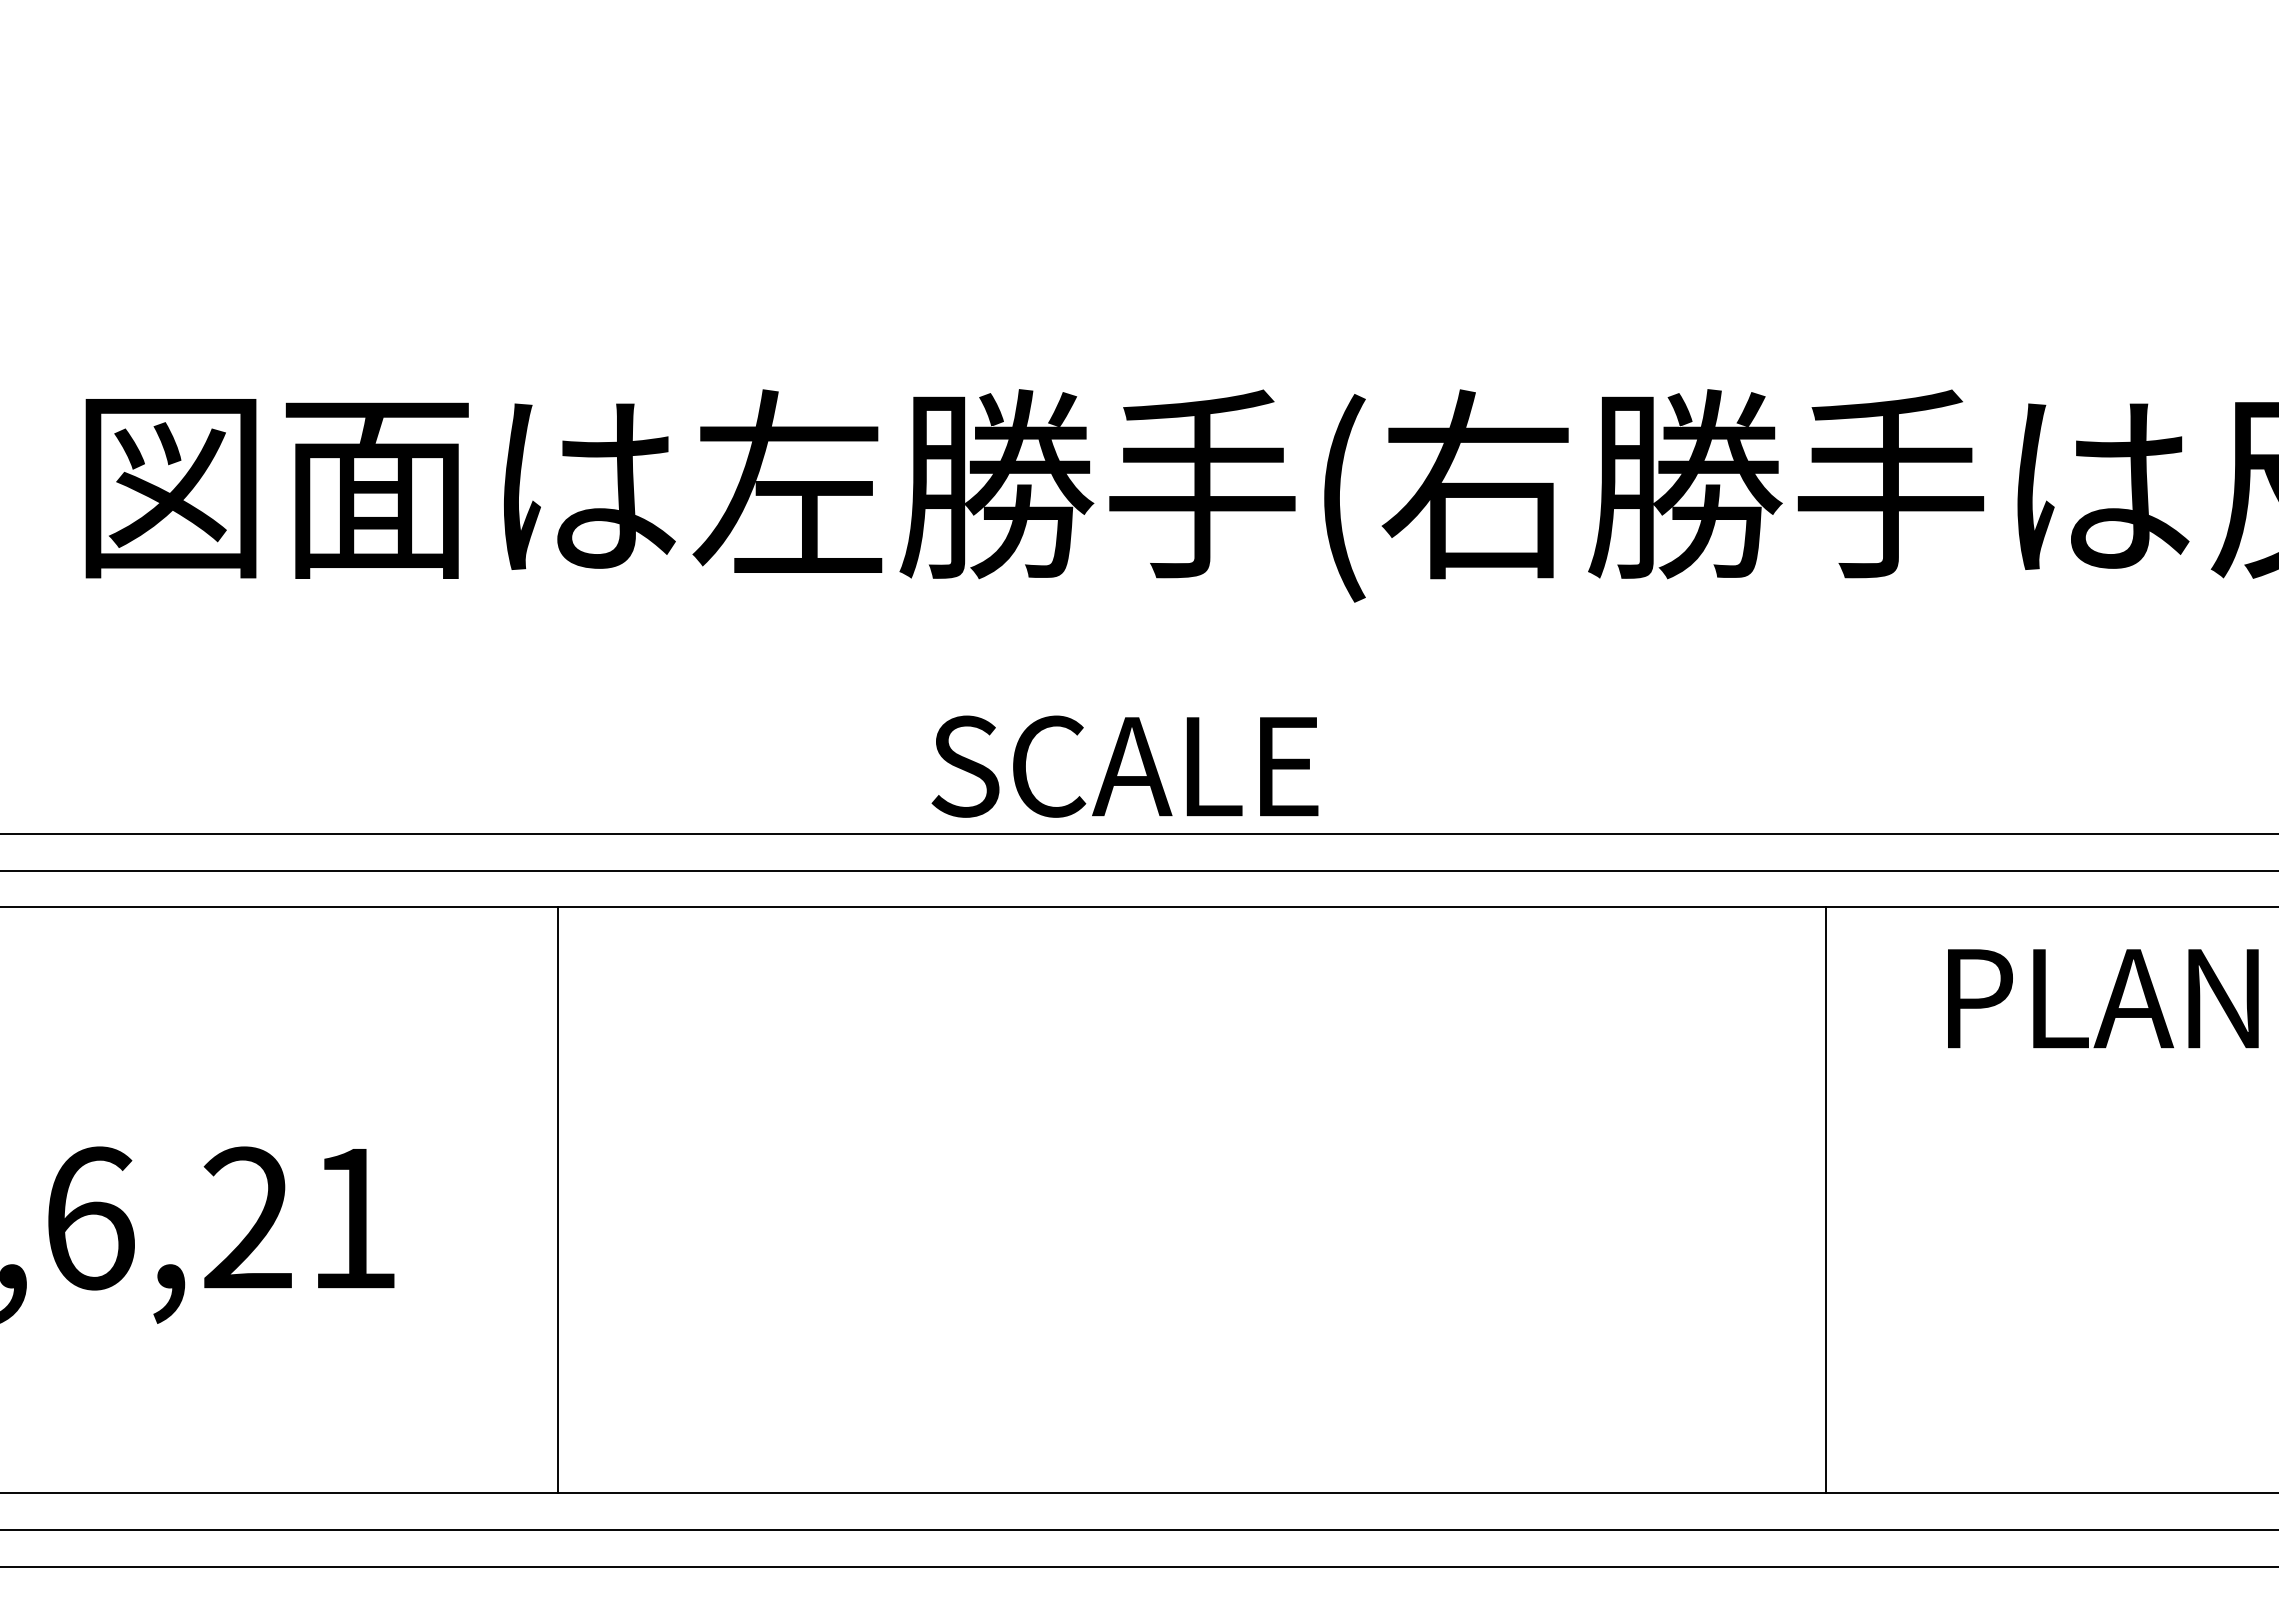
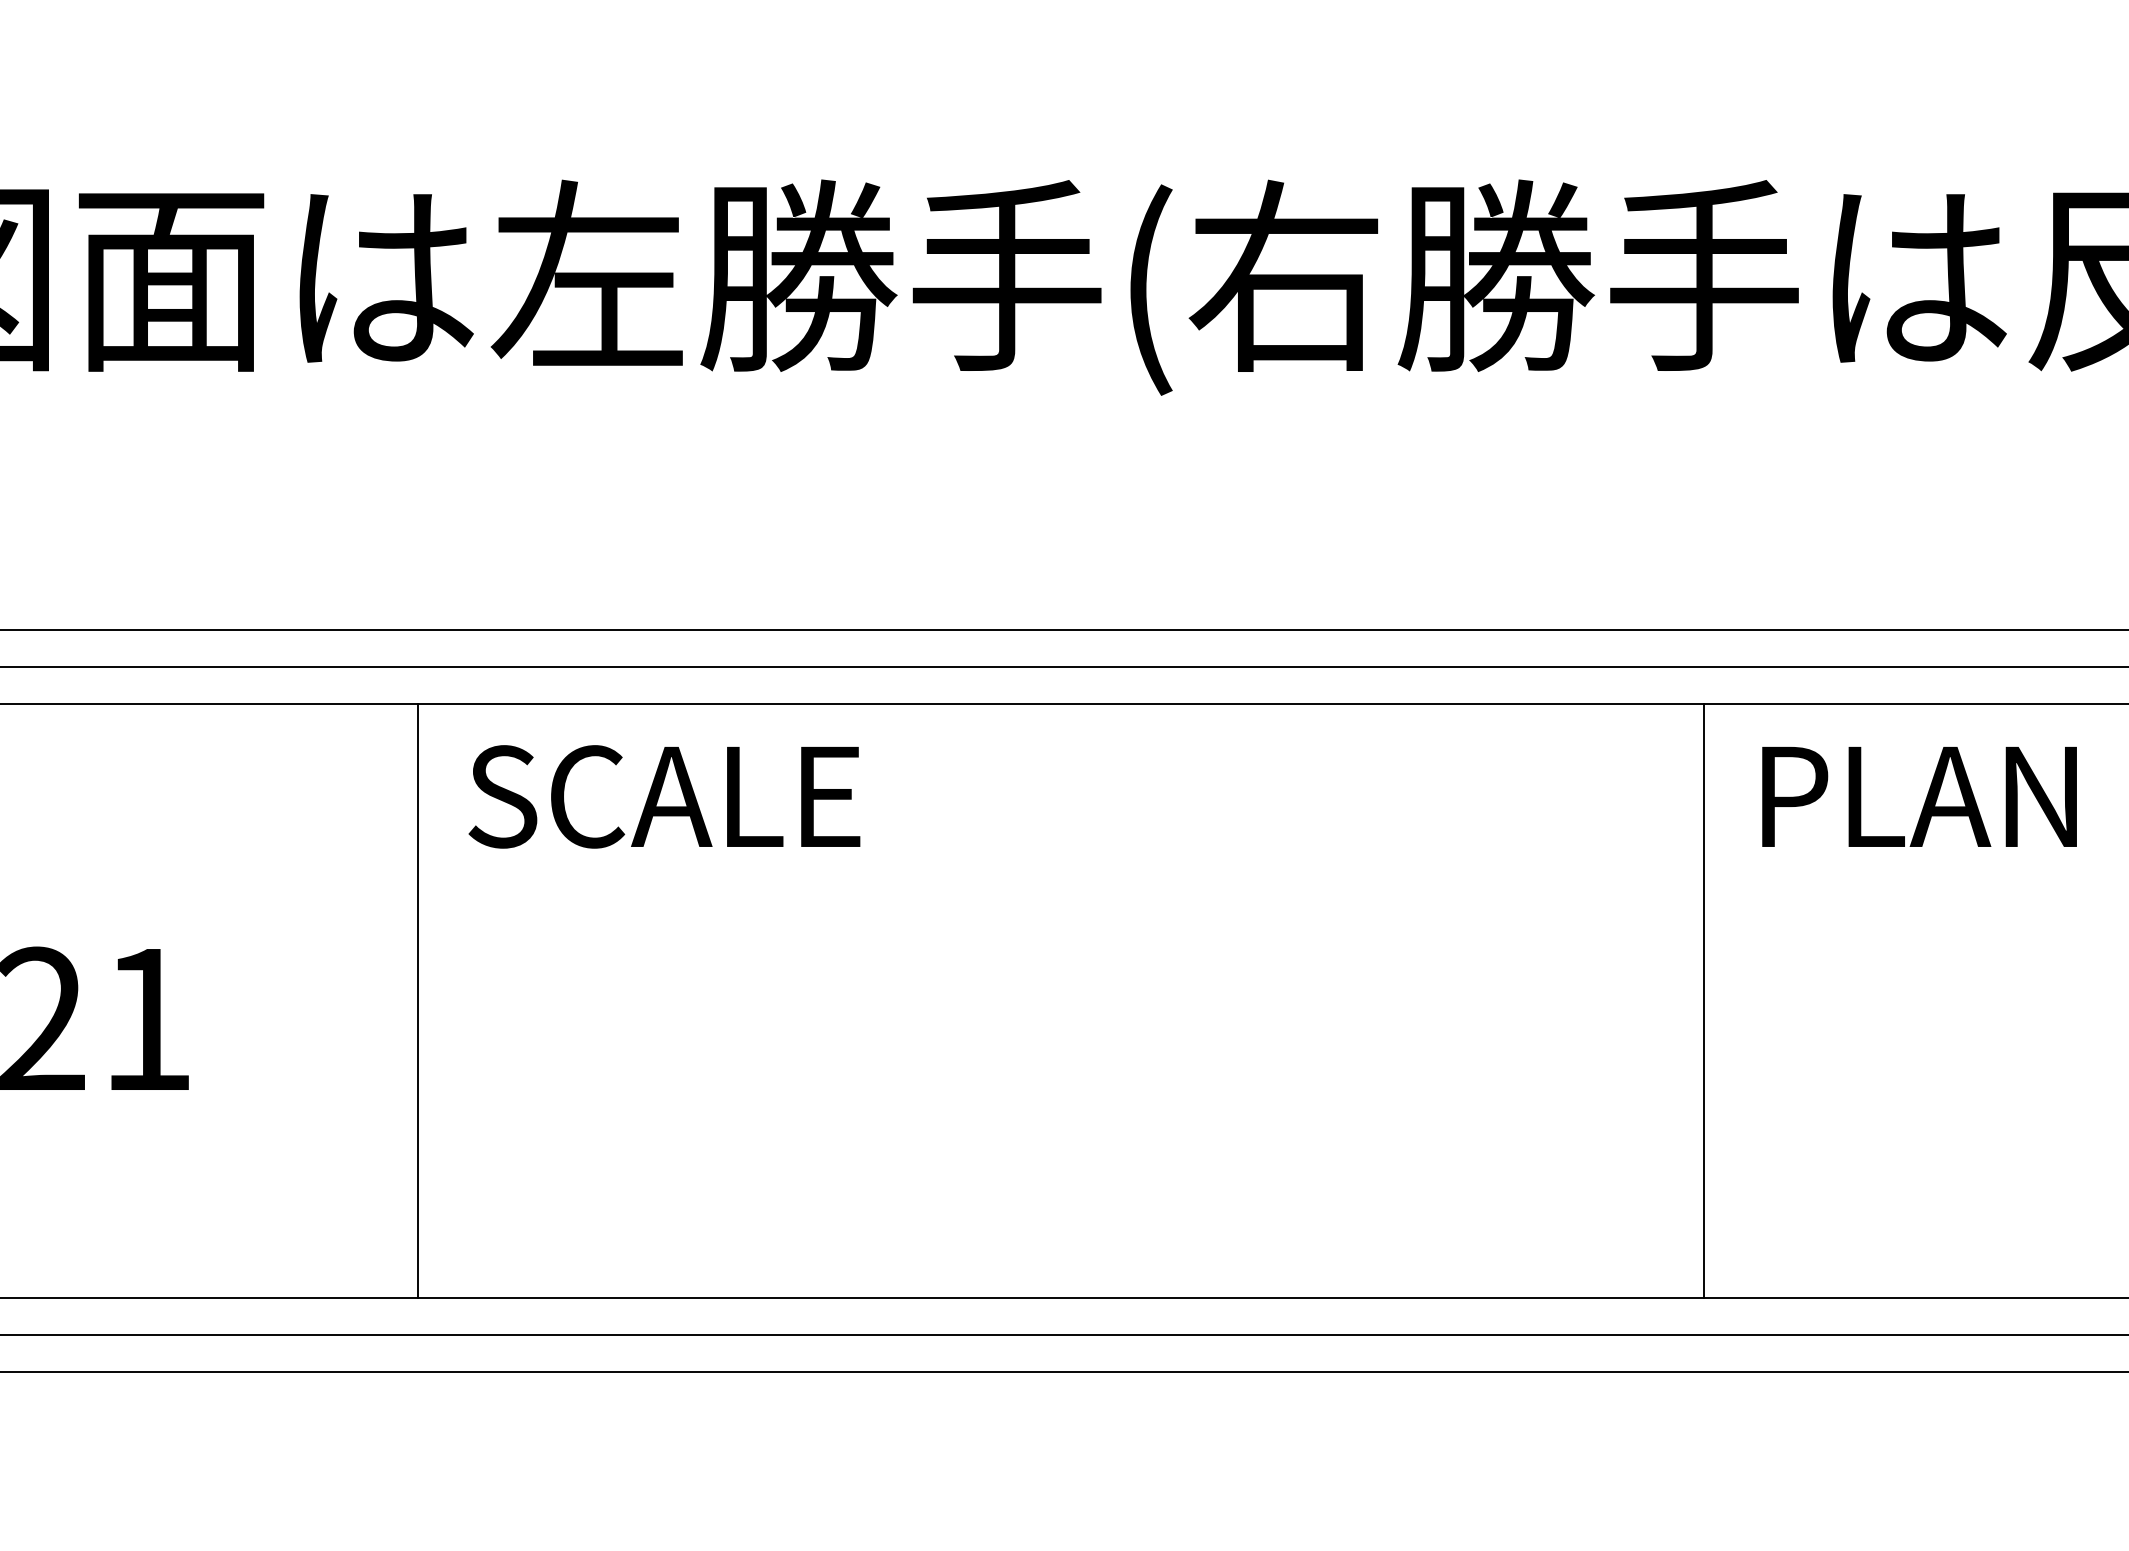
text: (1124, 766) -> (663, 796), moved
line: (558, 1200) -> (417, 1001), moved
line: (1825, 1200) -> (1704, 1001), moved

